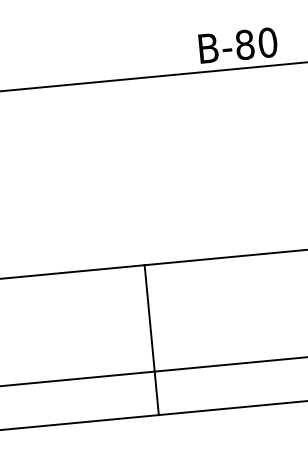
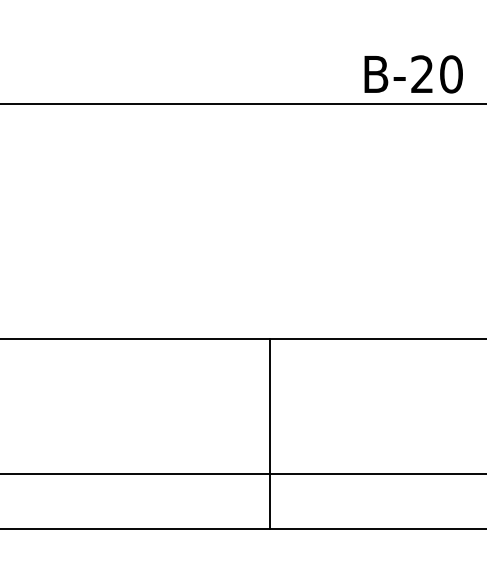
text: (245, 44) -> (422, 74), B-80 -> B-20

